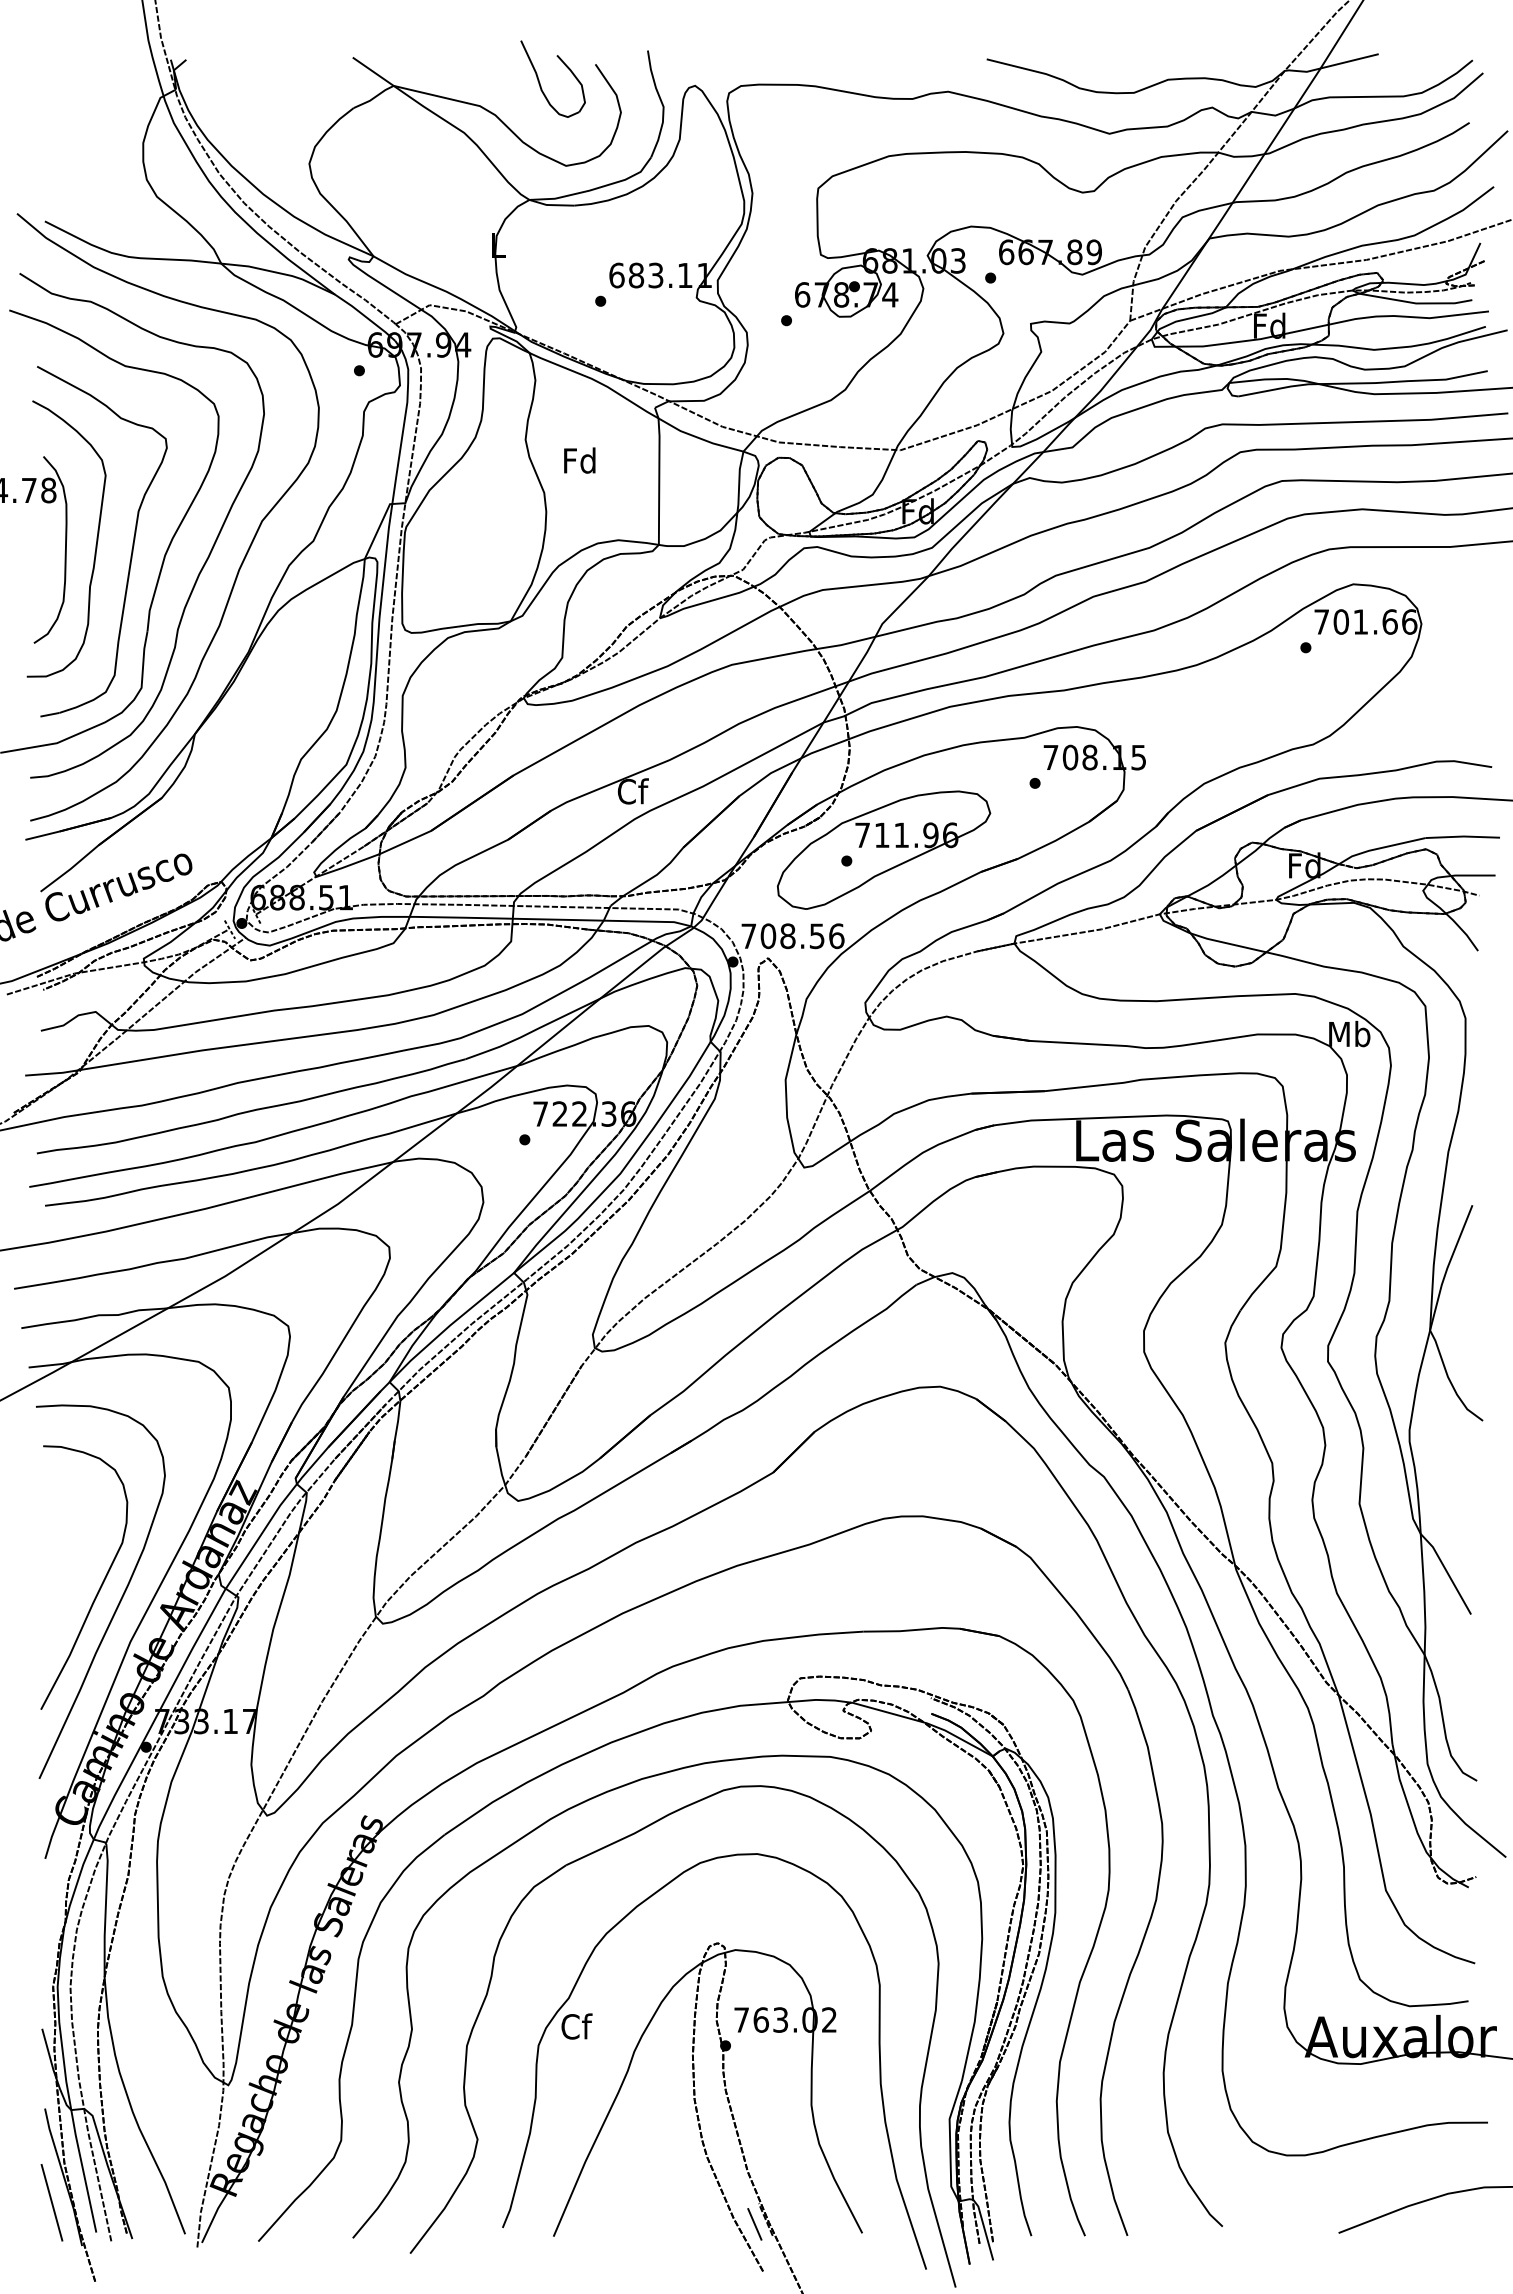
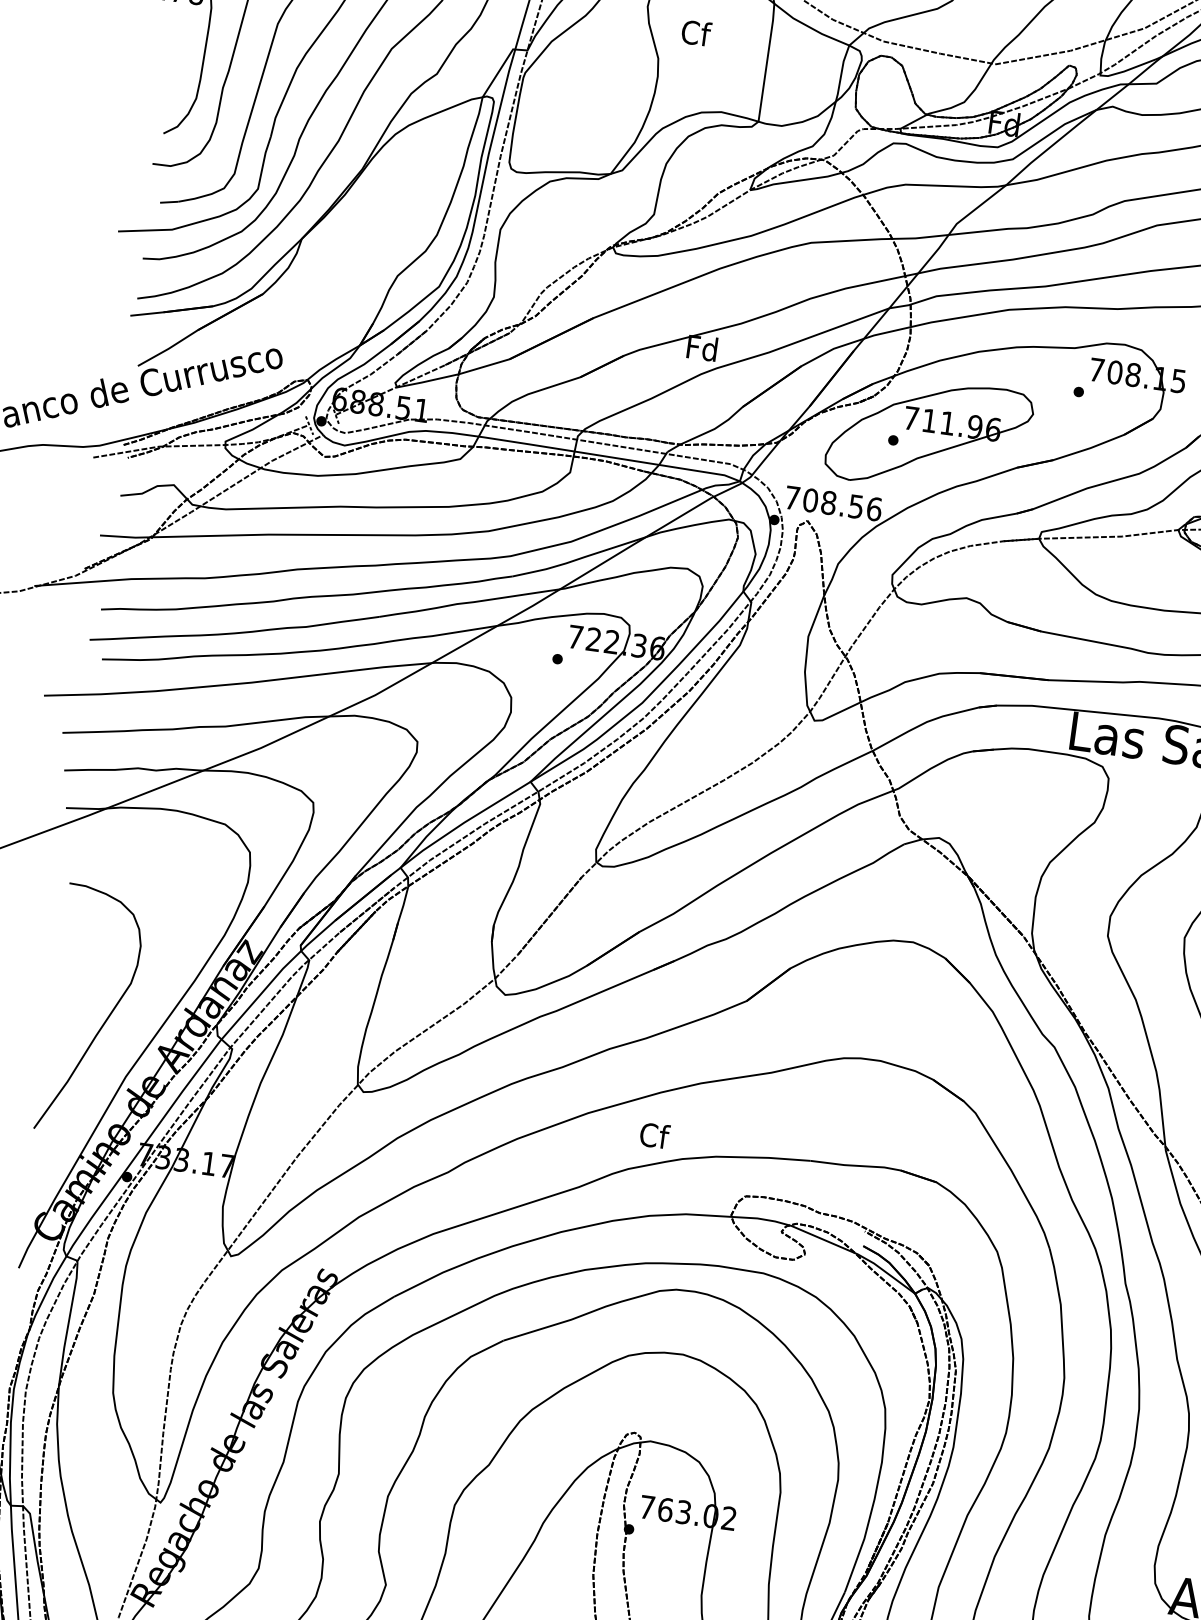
text: (580, 460) -> (696, 32), Fd -> Cf
text: (632, 791) -> (702, 348), Cf -> Fd
curve: (119, 1600) -> (120, 1036), removed
text: (576, 2026) -> (654, 1135), moved

